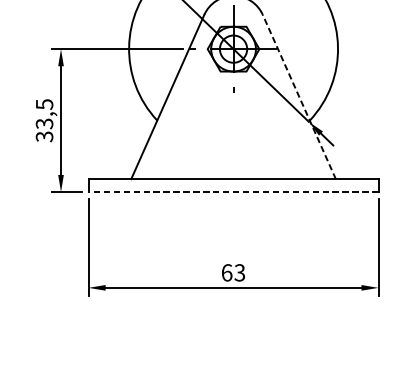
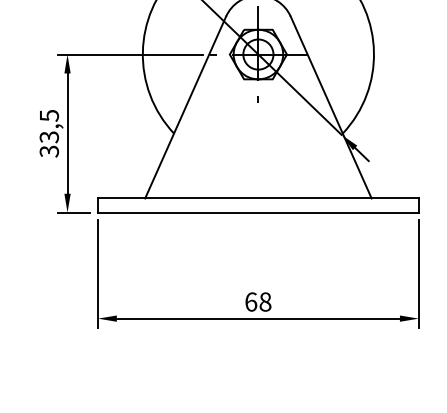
line: (299, 97) -> (331, 107), dashed -> solid
line: (232, 191) -> (257, 212), dashed -> solid
text: (239, 272) -> (265, 301), 63 -> 68

